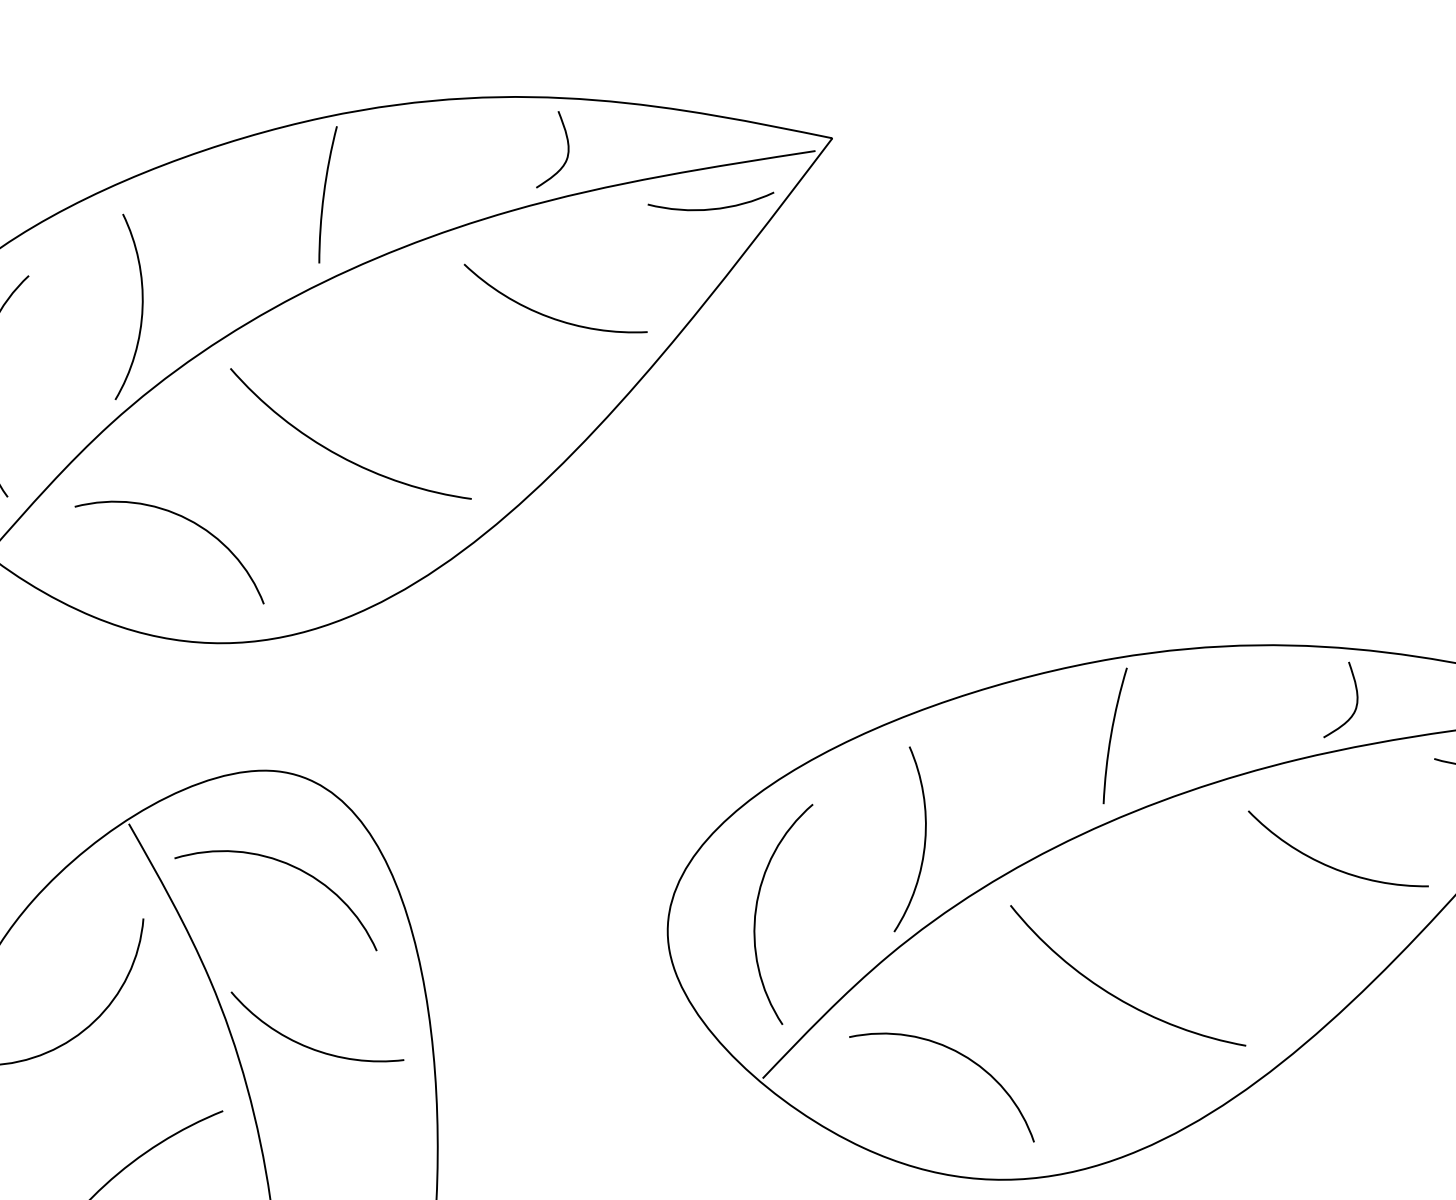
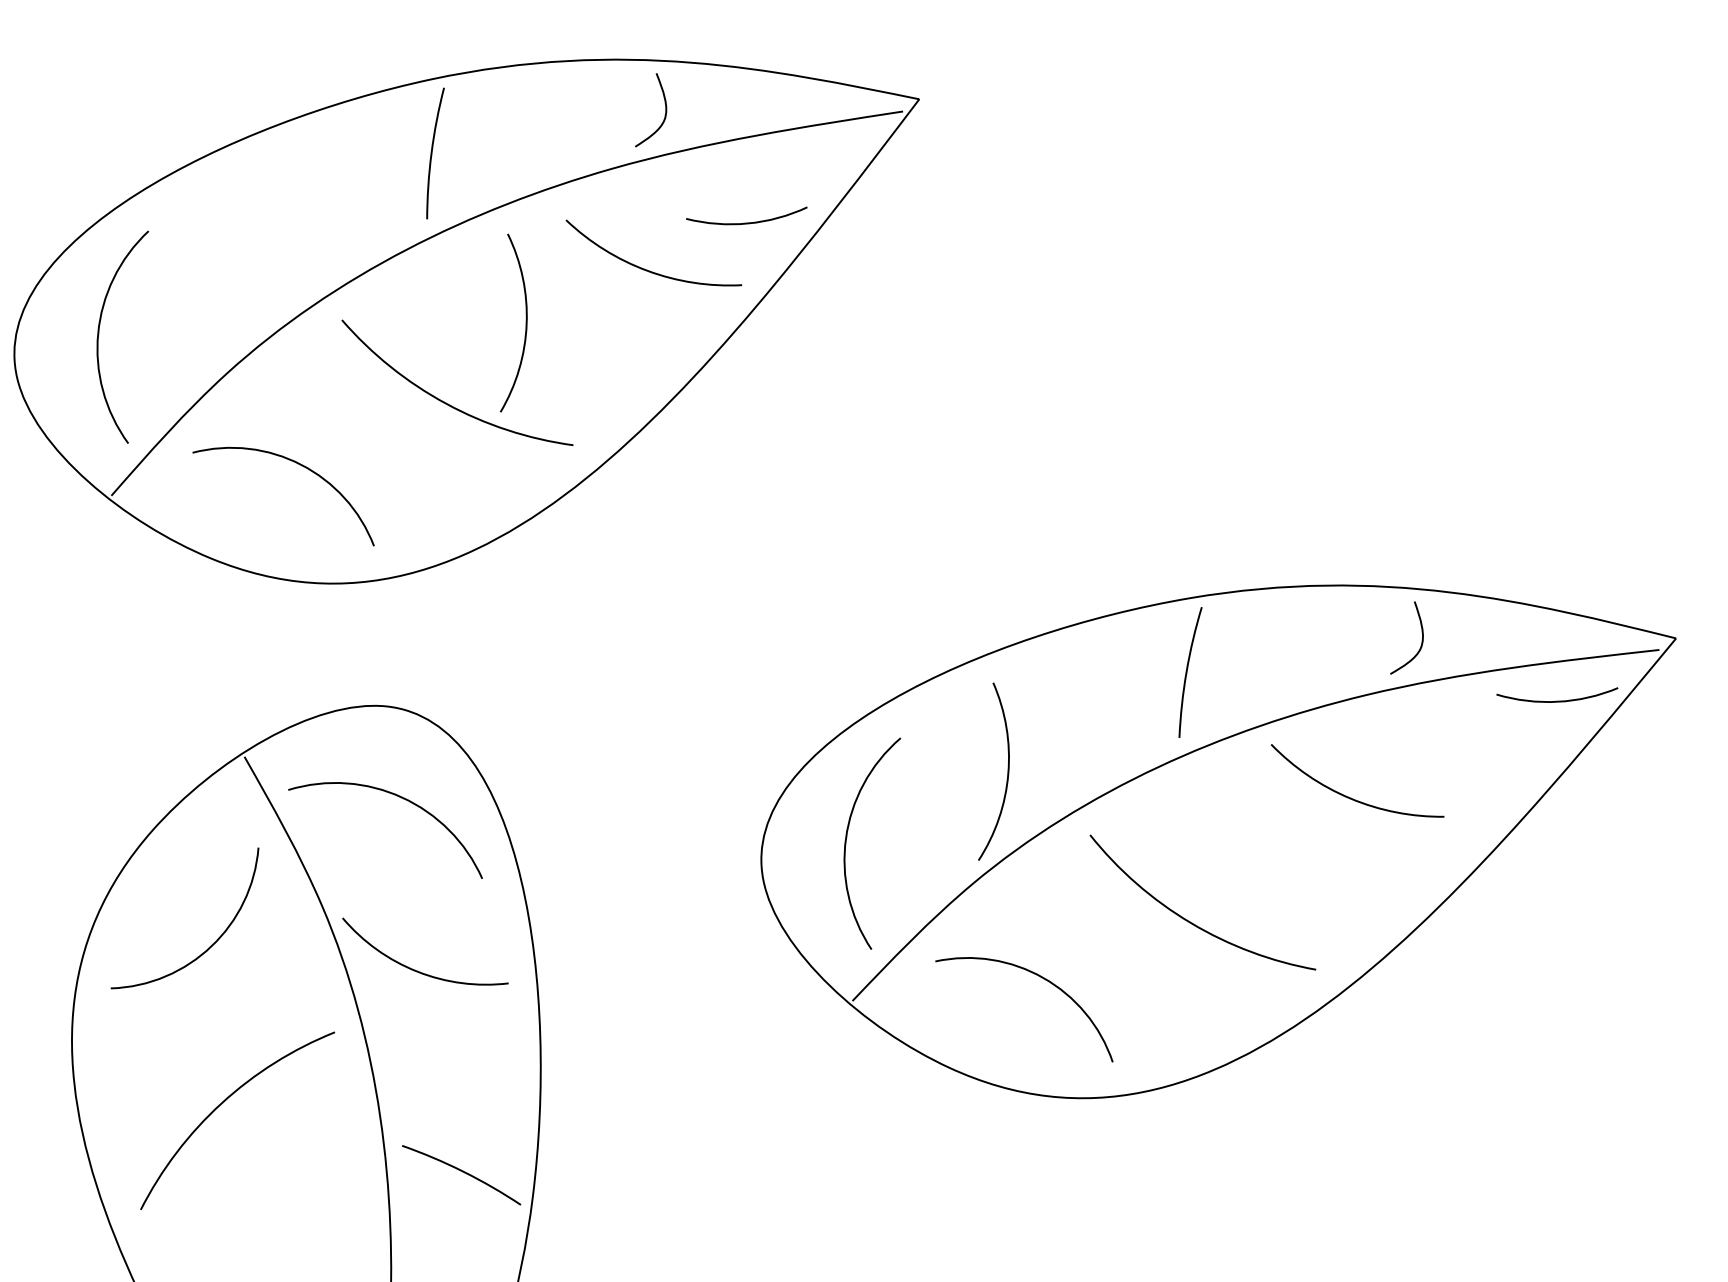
arc: (710, 208) -> (746, 222), moved
arc: (141, 306) -> (525, 322), moved
arc: (1332, 866) -> (1351, 797), moved

